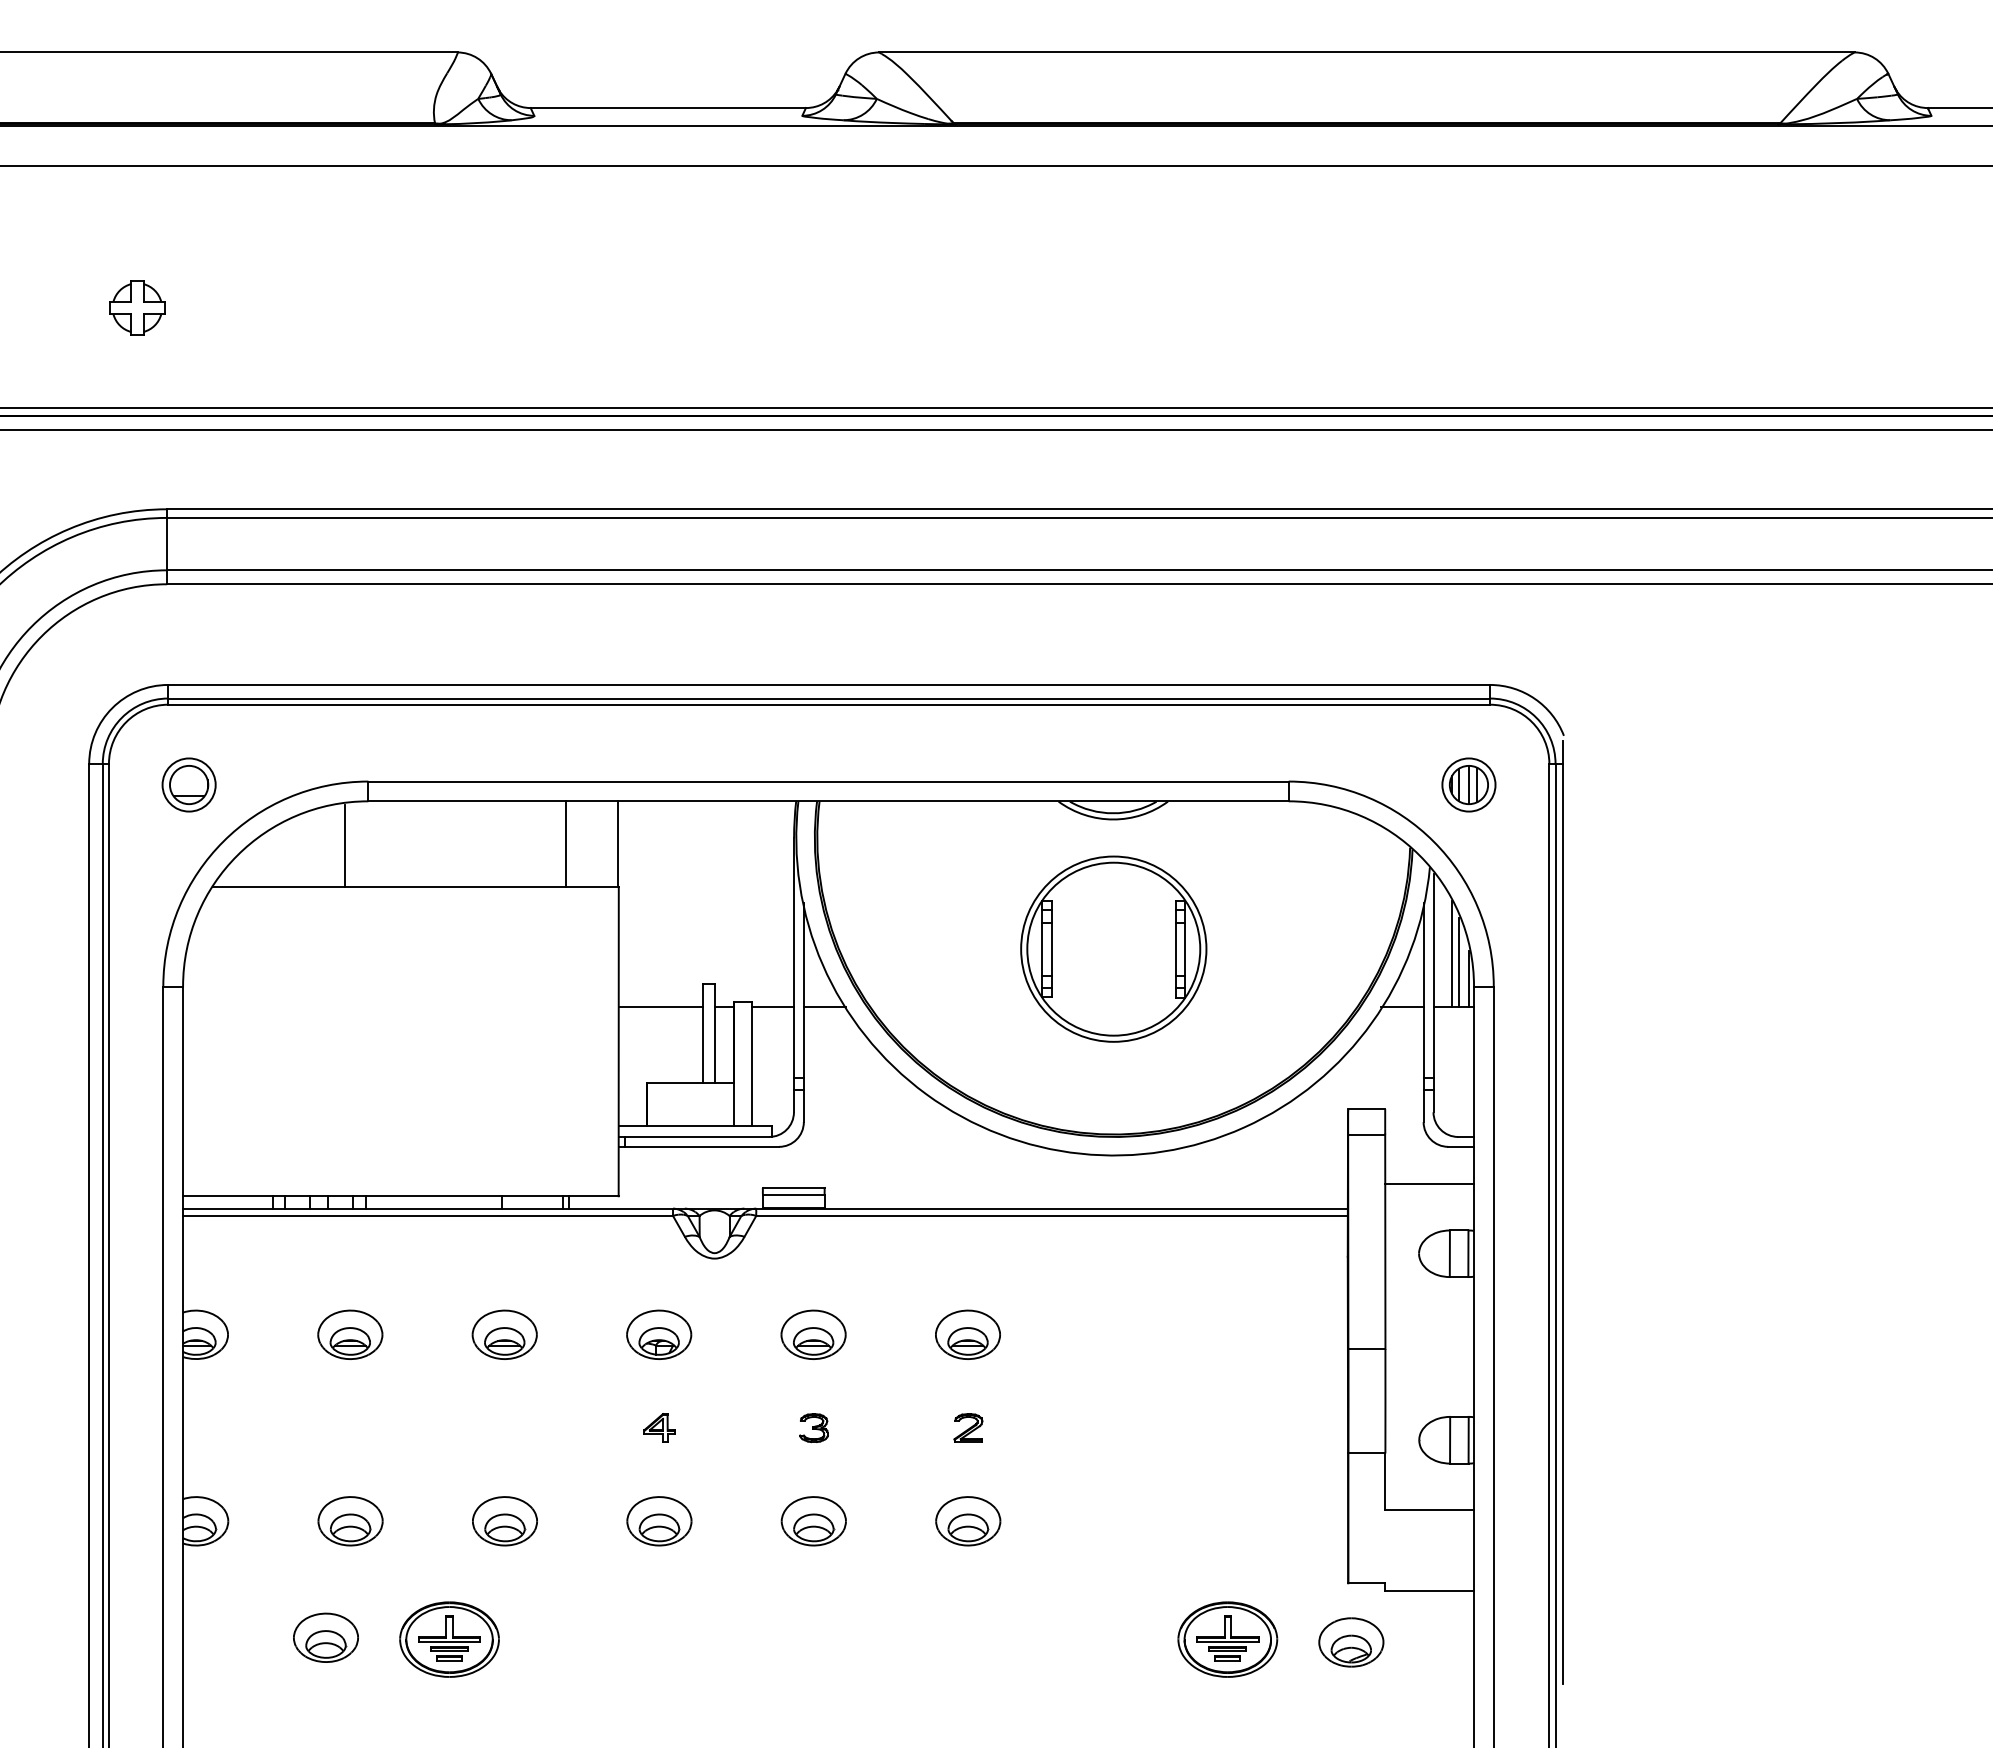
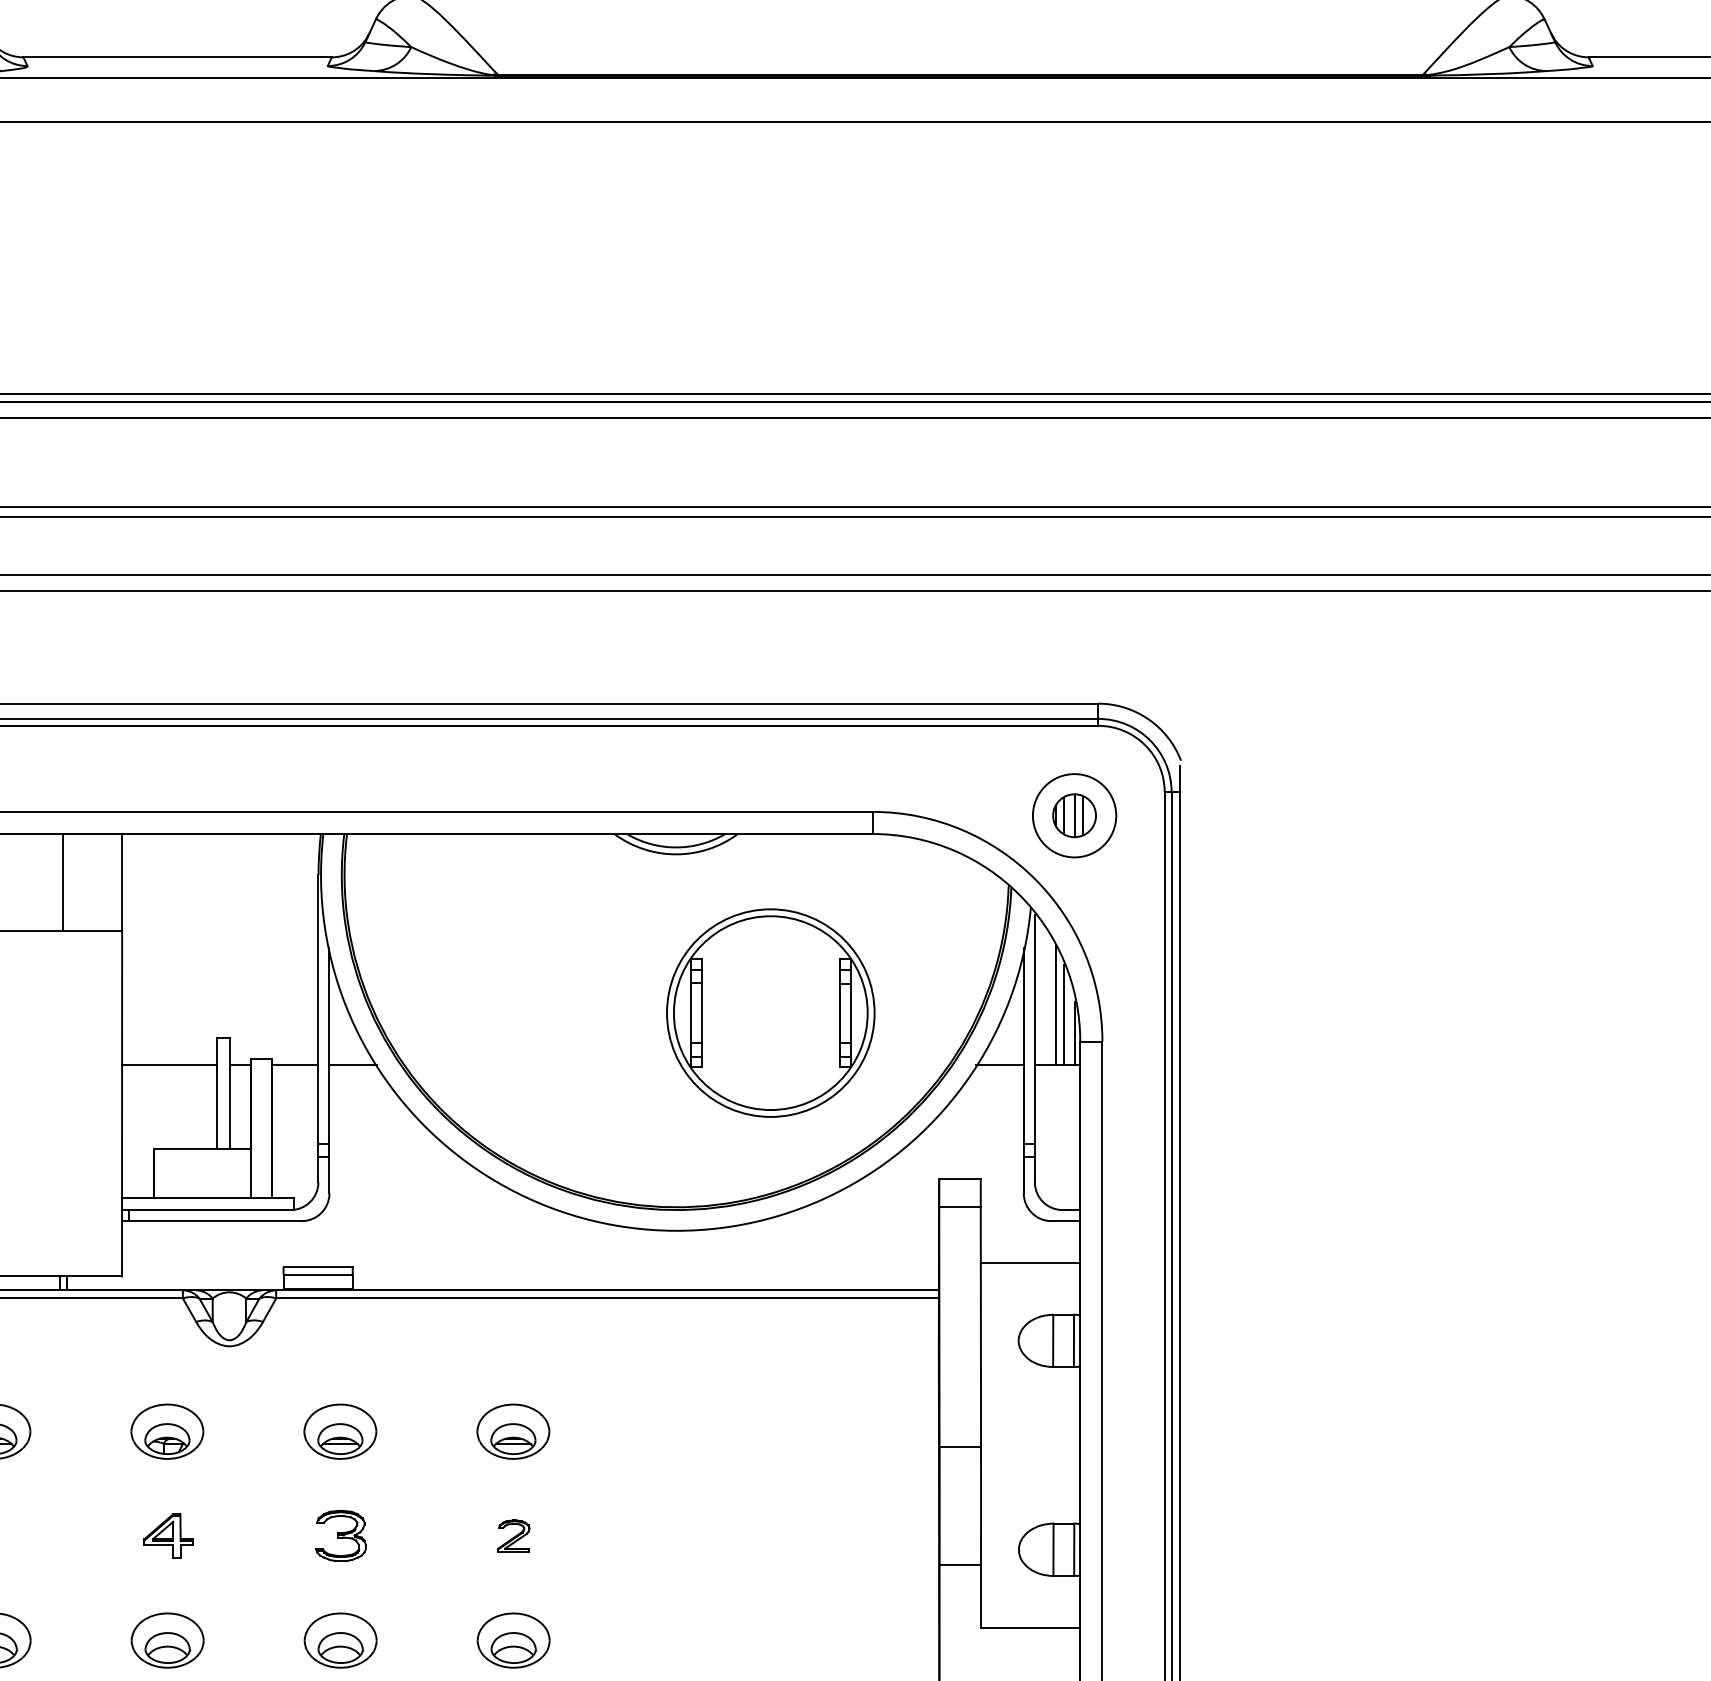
circle: (1468, 784) -> (1074, 815), size x1.4
part: (1113, 948) -> (770, 1012), moved
part: (659, 1427) -> (167, 1535), size x1.4
part: (813, 1428) -> (340, 1536), size x1.6

